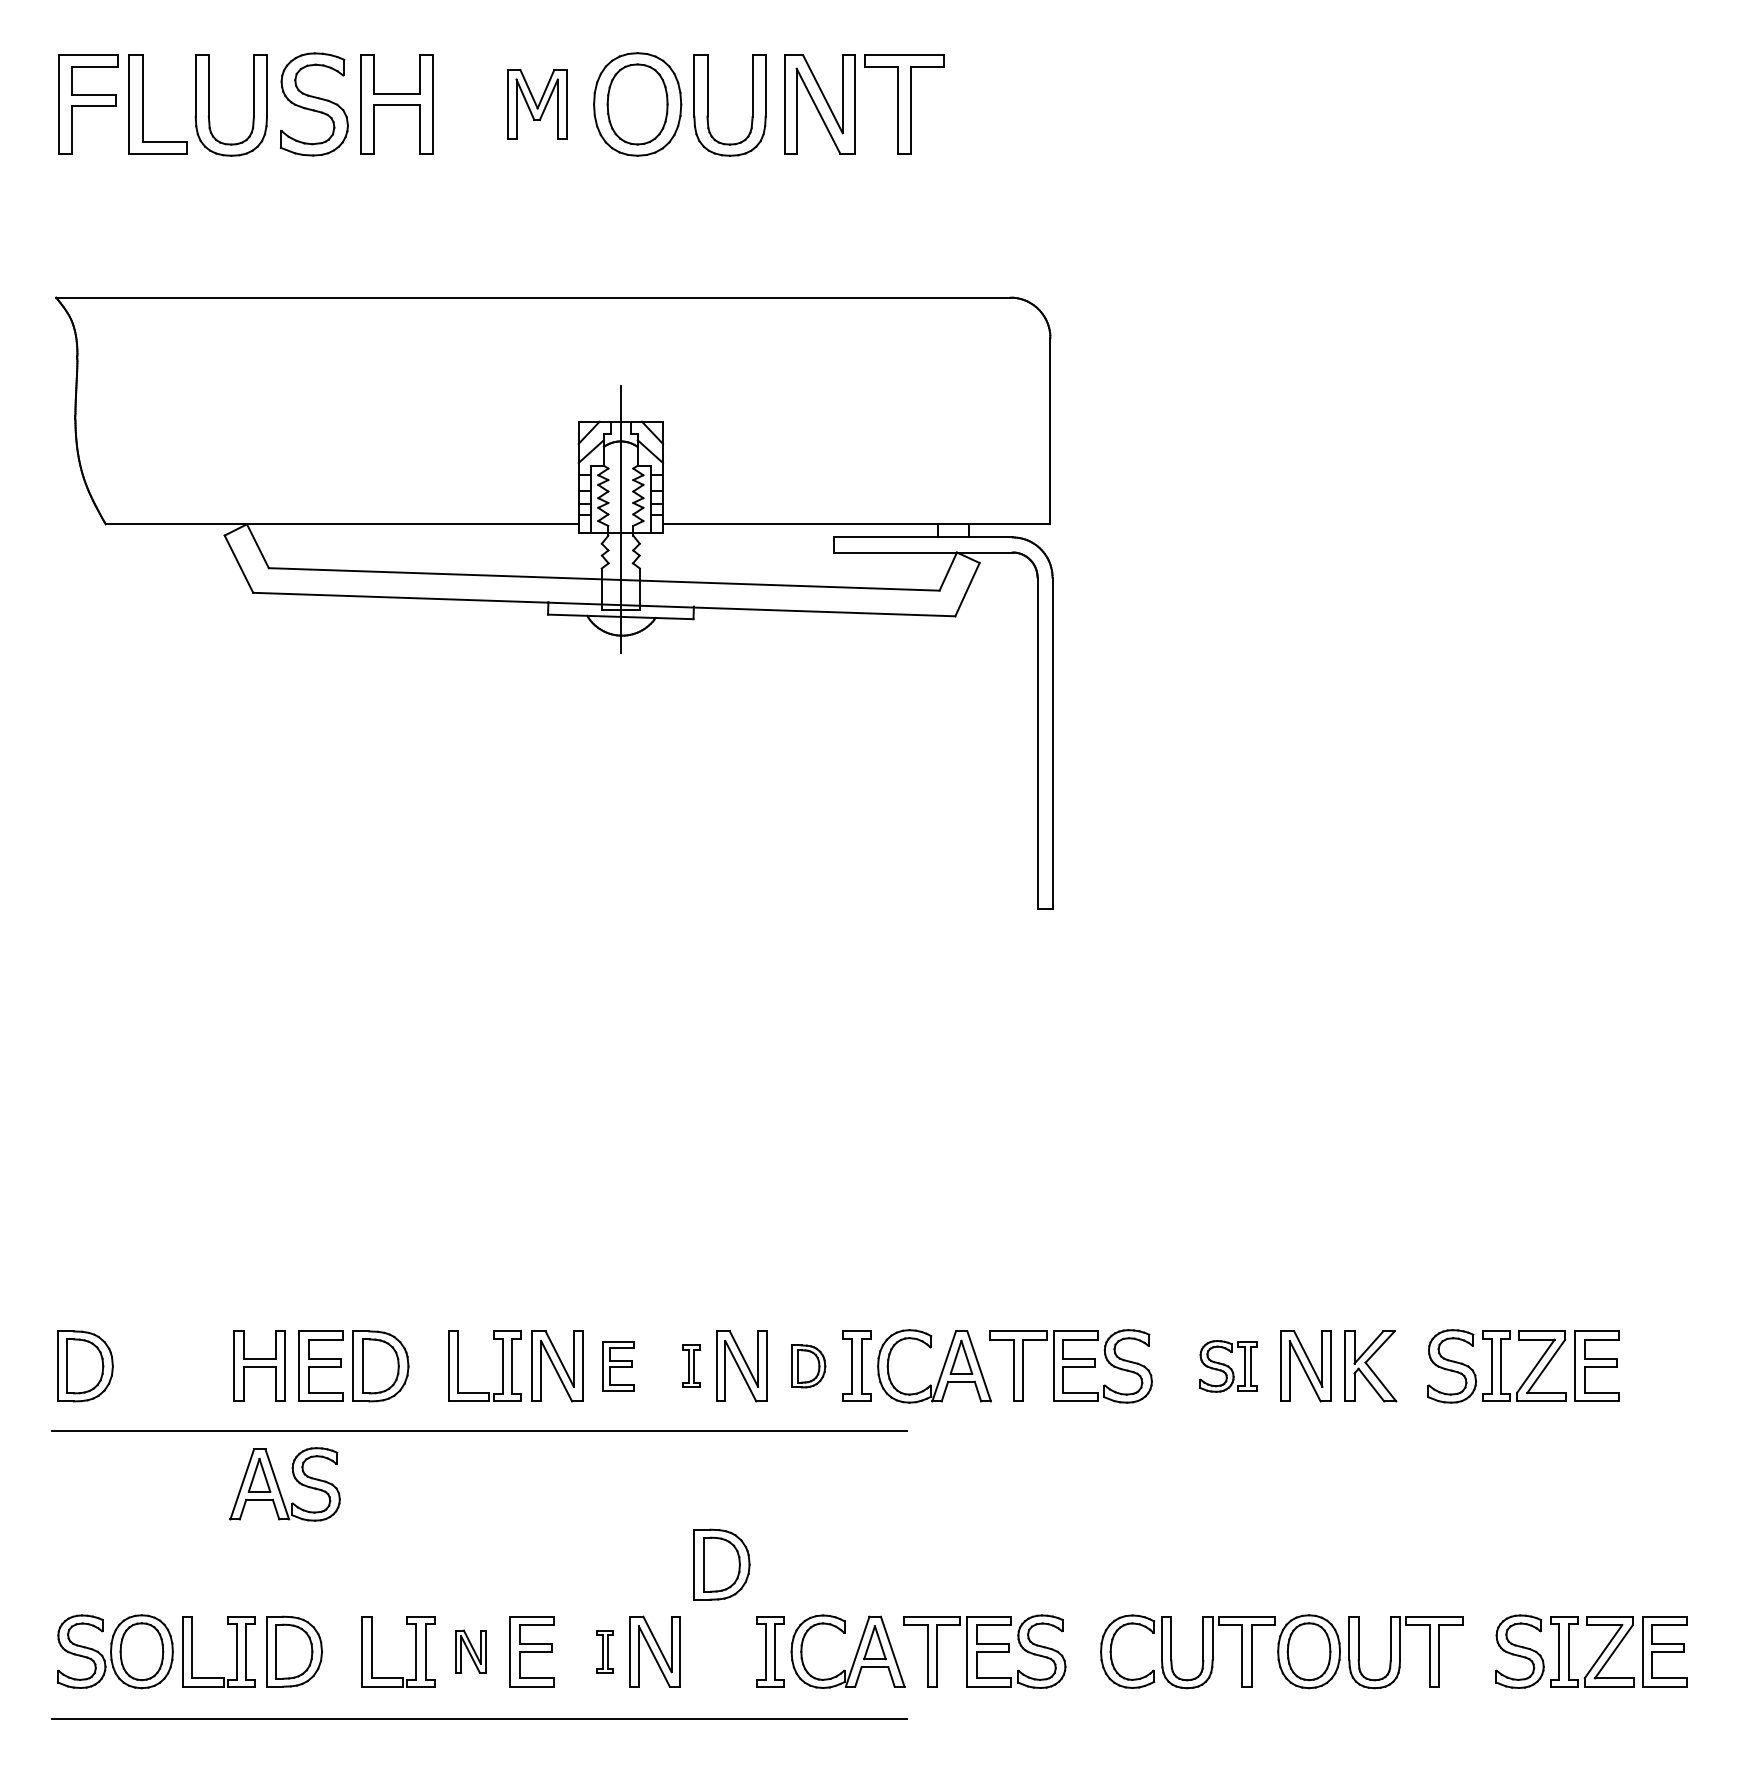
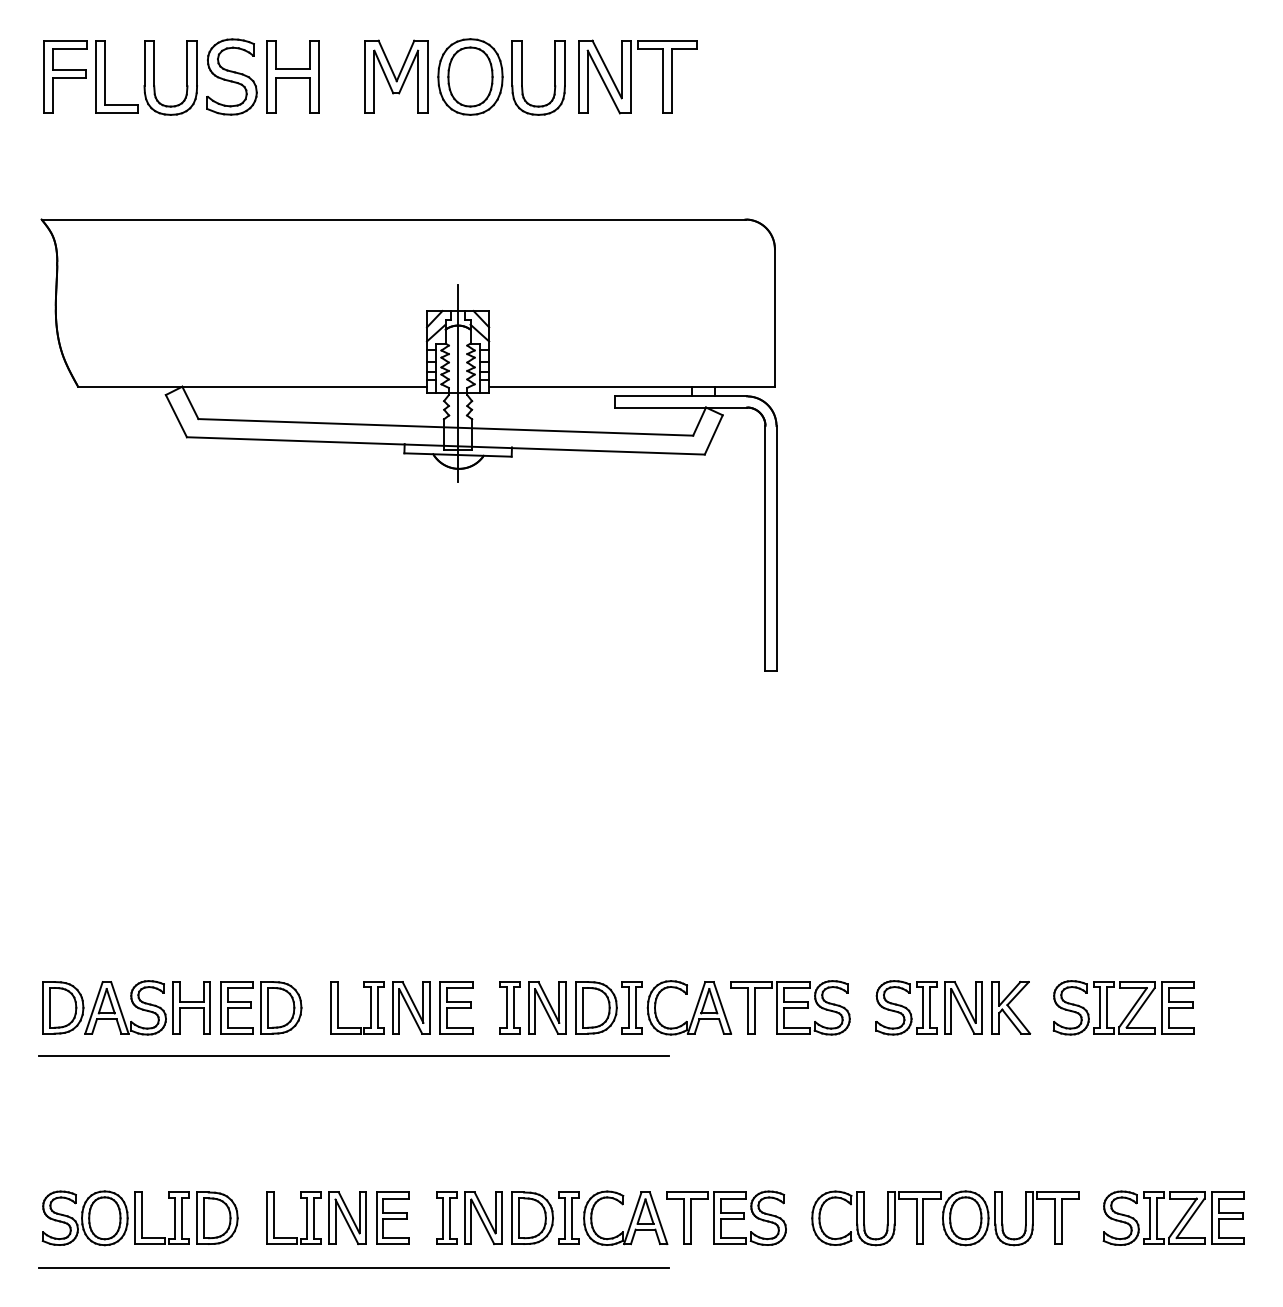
part: (537, 104) -> (396, 77), size x1.43
part: (618, 1365) -> (456, 1007), size x1.43
part: (691, 1365) -> (510, 1007), size x1.67
part: (808, 1366) -> (596, 1007), size x1.67
part: (1228, 1366) -> (906, 1007), size x1.43
part: (284, 1484) -> (125, 1007), moved
part: (721, 1564) -> (532, 1218), moved
part: (470, 1651) -> (347, 1218), size x1.67
part: (605, 1651) -> (446, 1218), size x1.67

